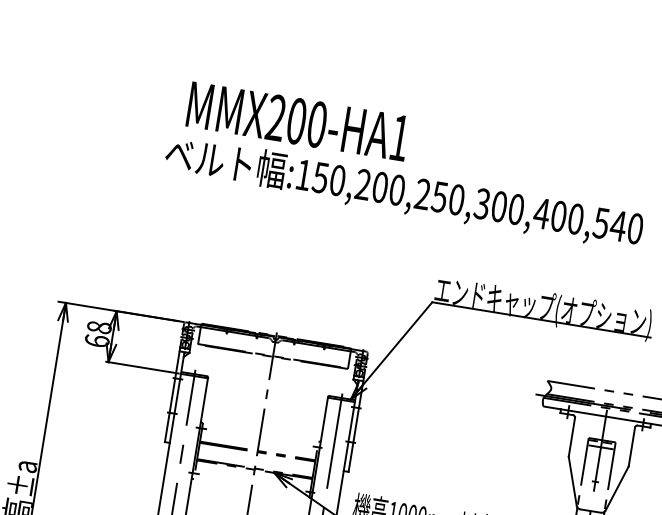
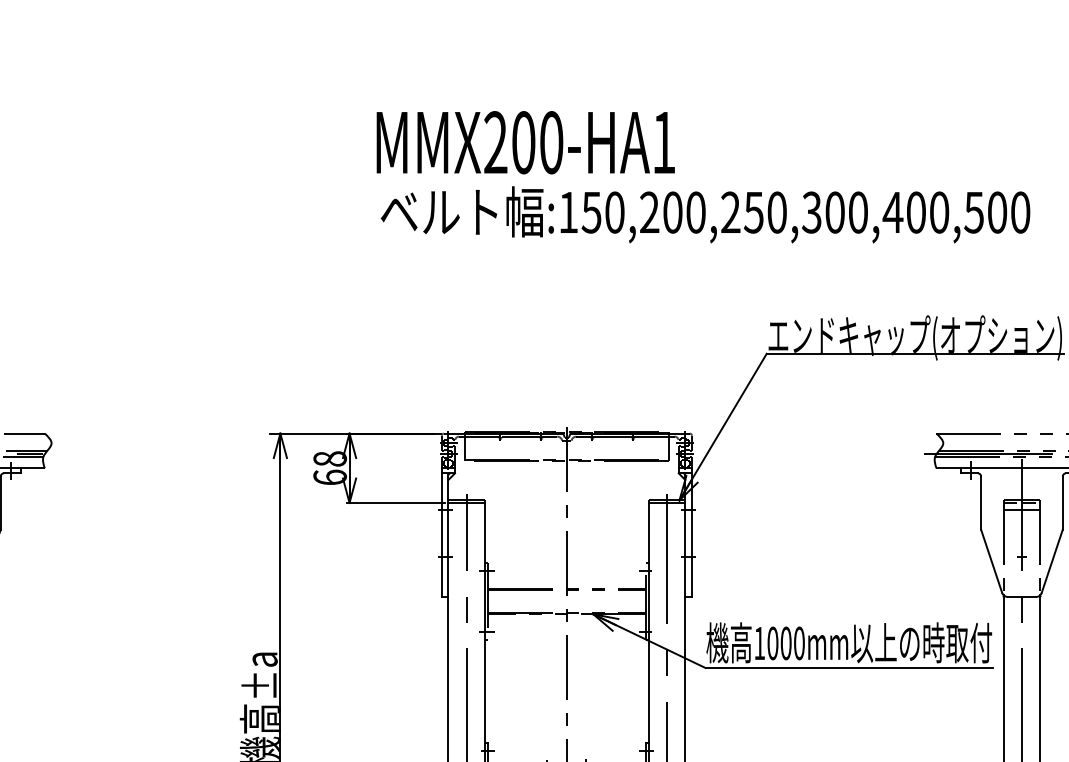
text: (298, 121) -> (525, 142), moved
text: (617, 225) -> (996, 212), :150,200,250,300,400,540 -> :150,200,250,300,400,500

